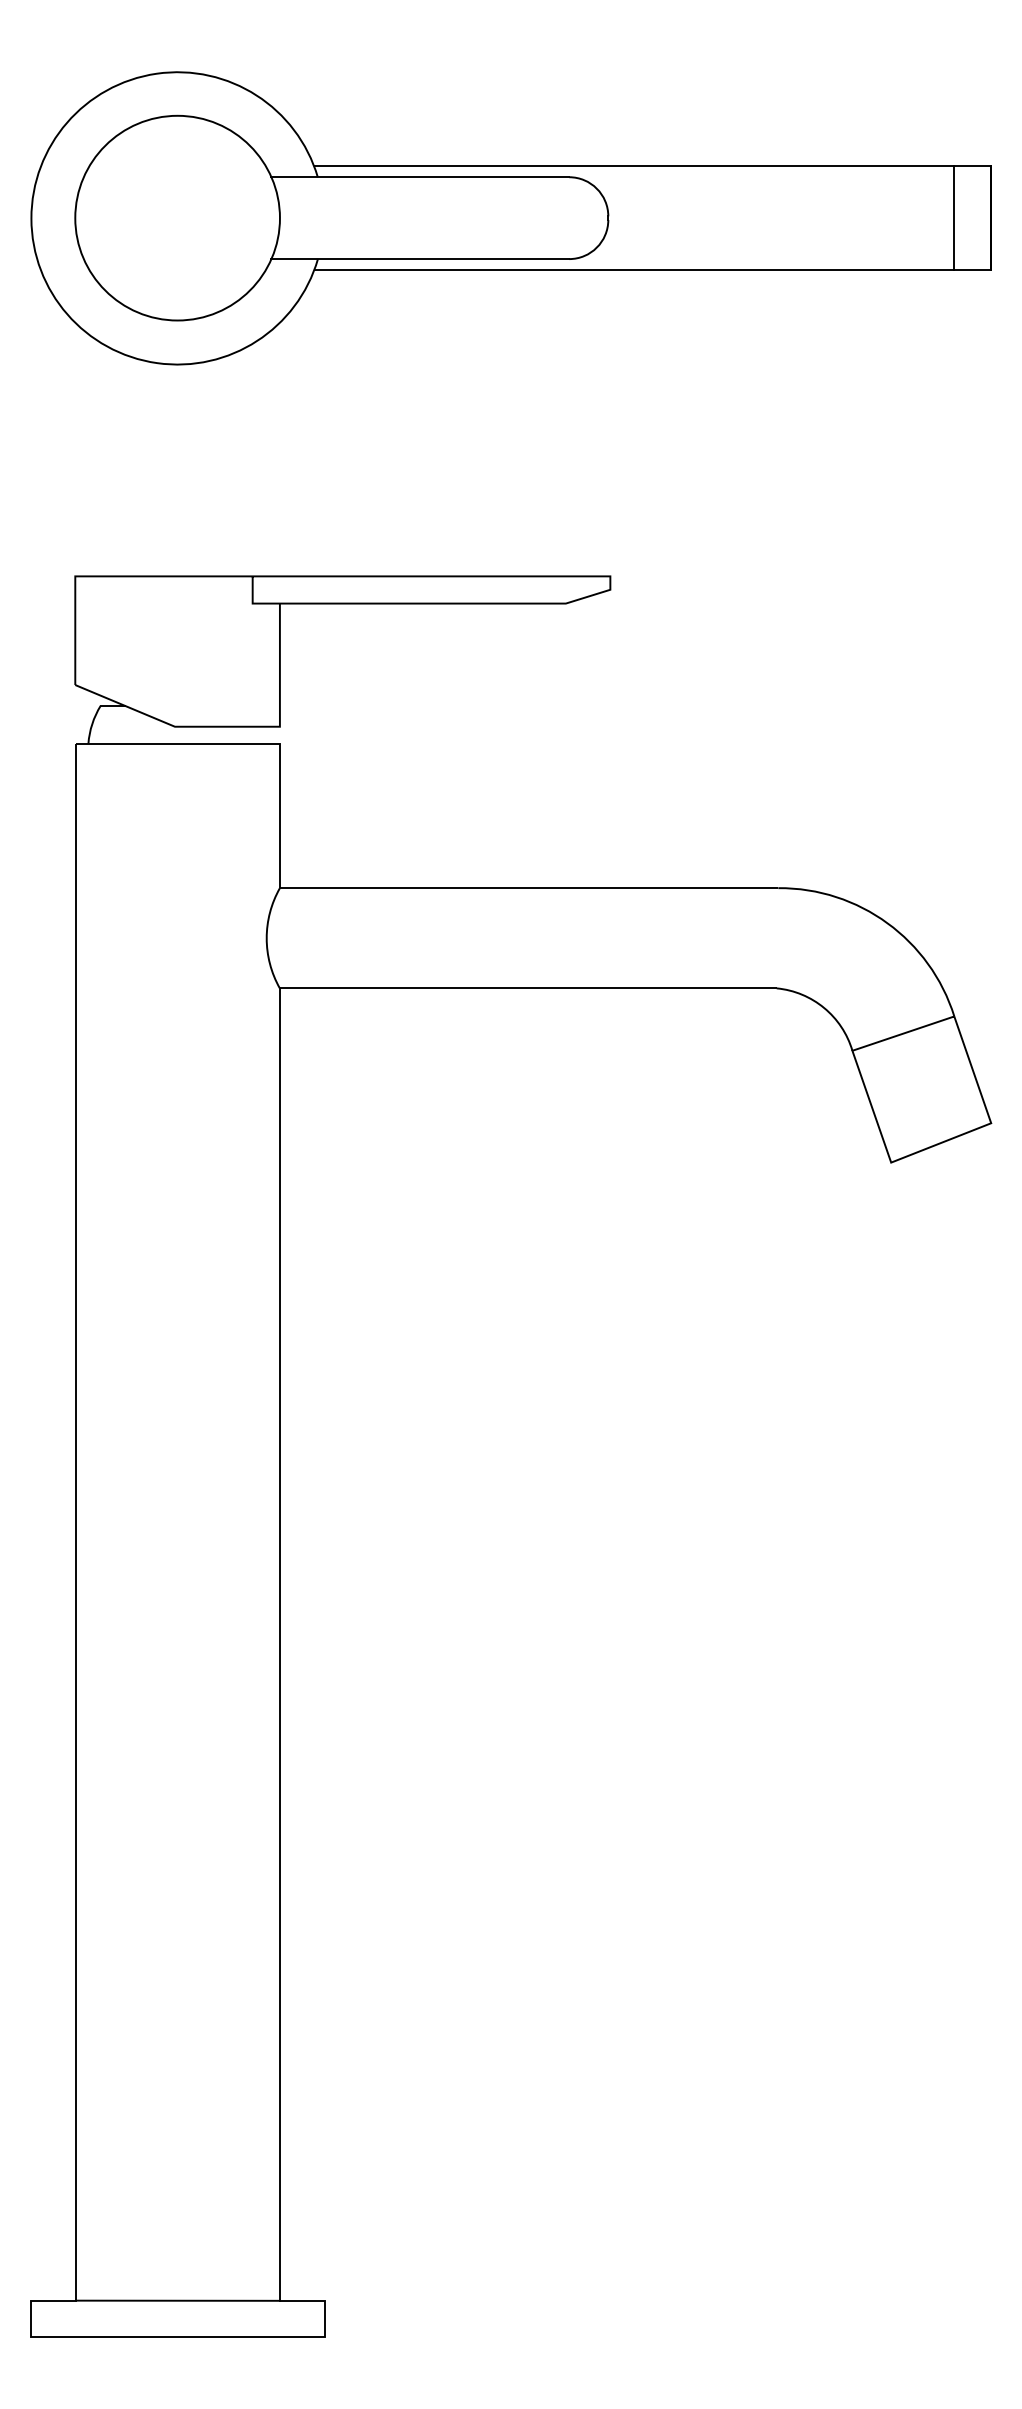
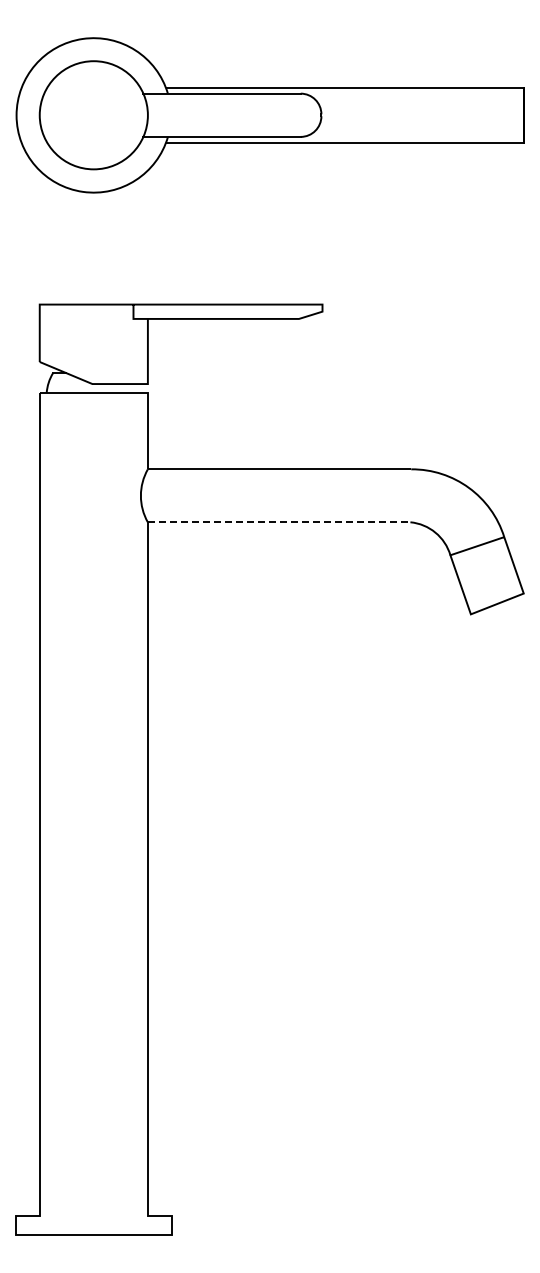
line: (954, 216) -> (504, 114), removed
line: (528, 988) -> (279, 522), solid -> dashed
line: (176, 2300) -> (93, 1215), removed

